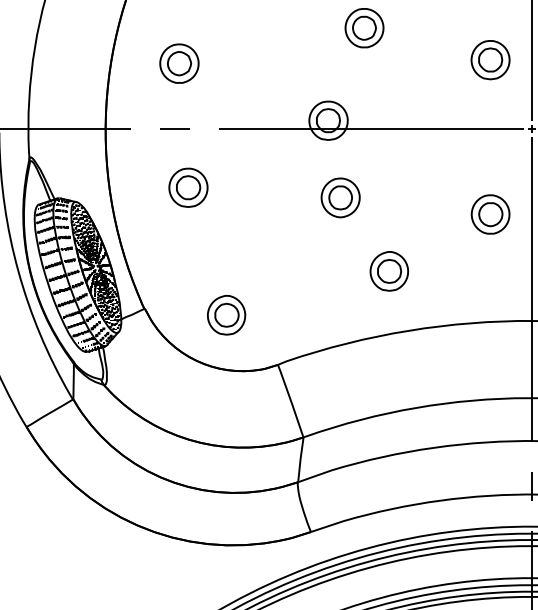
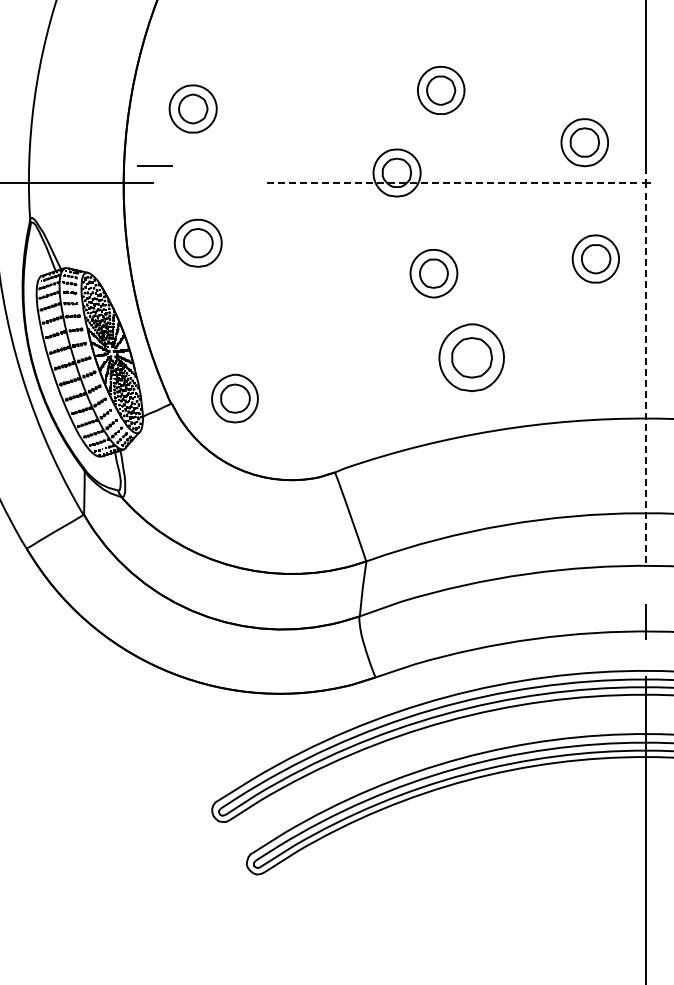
part: (364, 28) -> (441, 90), moved
part: (490, 59) -> (584, 142), moved
part: (178, 63) -> (192, 108), moved
line: (174, 128) -> (154, 165), moved
line: (371, 129) -> (449, 183), solid -> dashed
part: (187, 187) -> (197, 242), moved
part: (340, 197) -> (433, 273), moved
part: (490, 214) -> (595, 258), moved
part: (389, 271) -> (471, 357), size x1.4
line: (531, 289) -> (646, 380), solid -> dashed
part: (226, 315) -> (234, 398), moved

